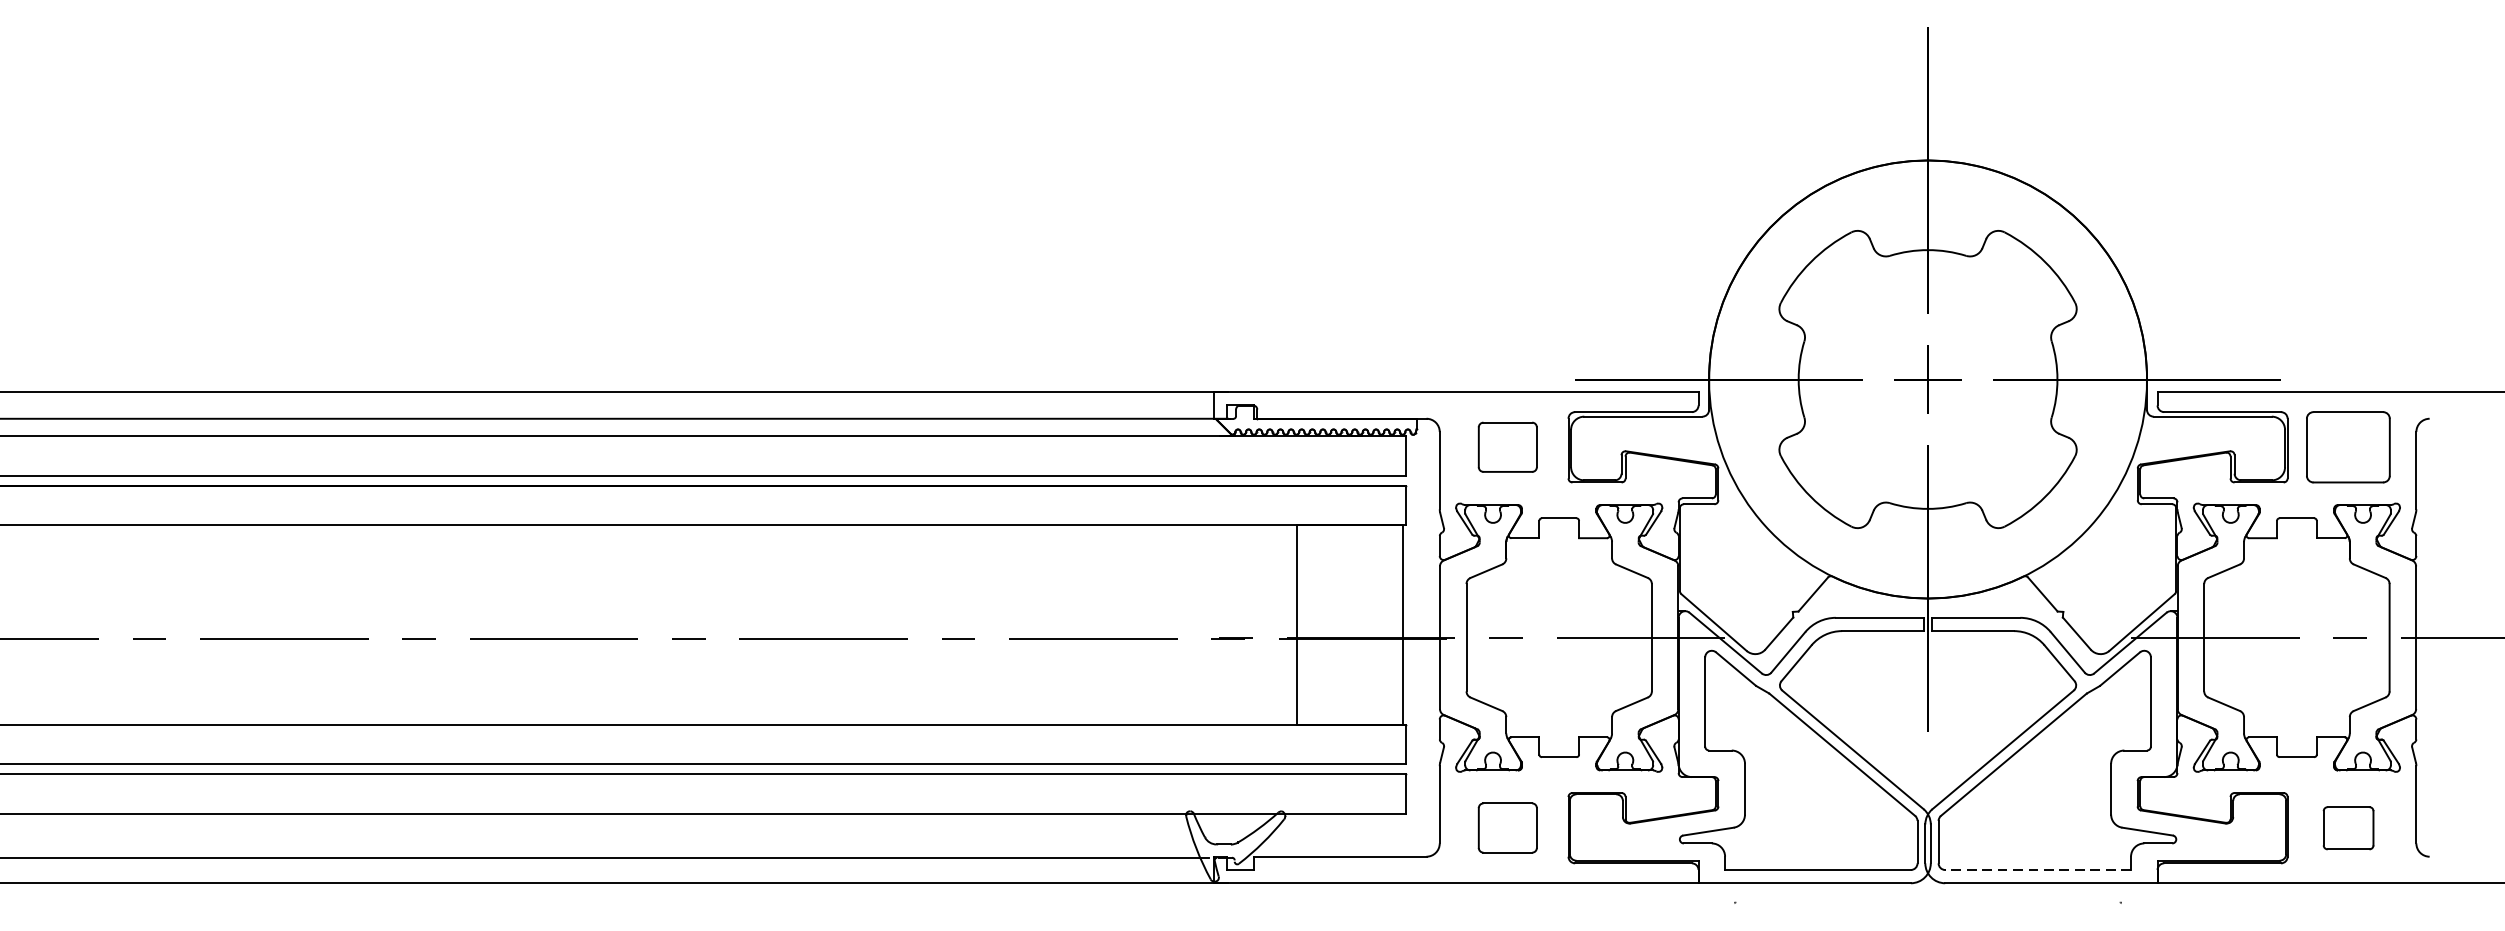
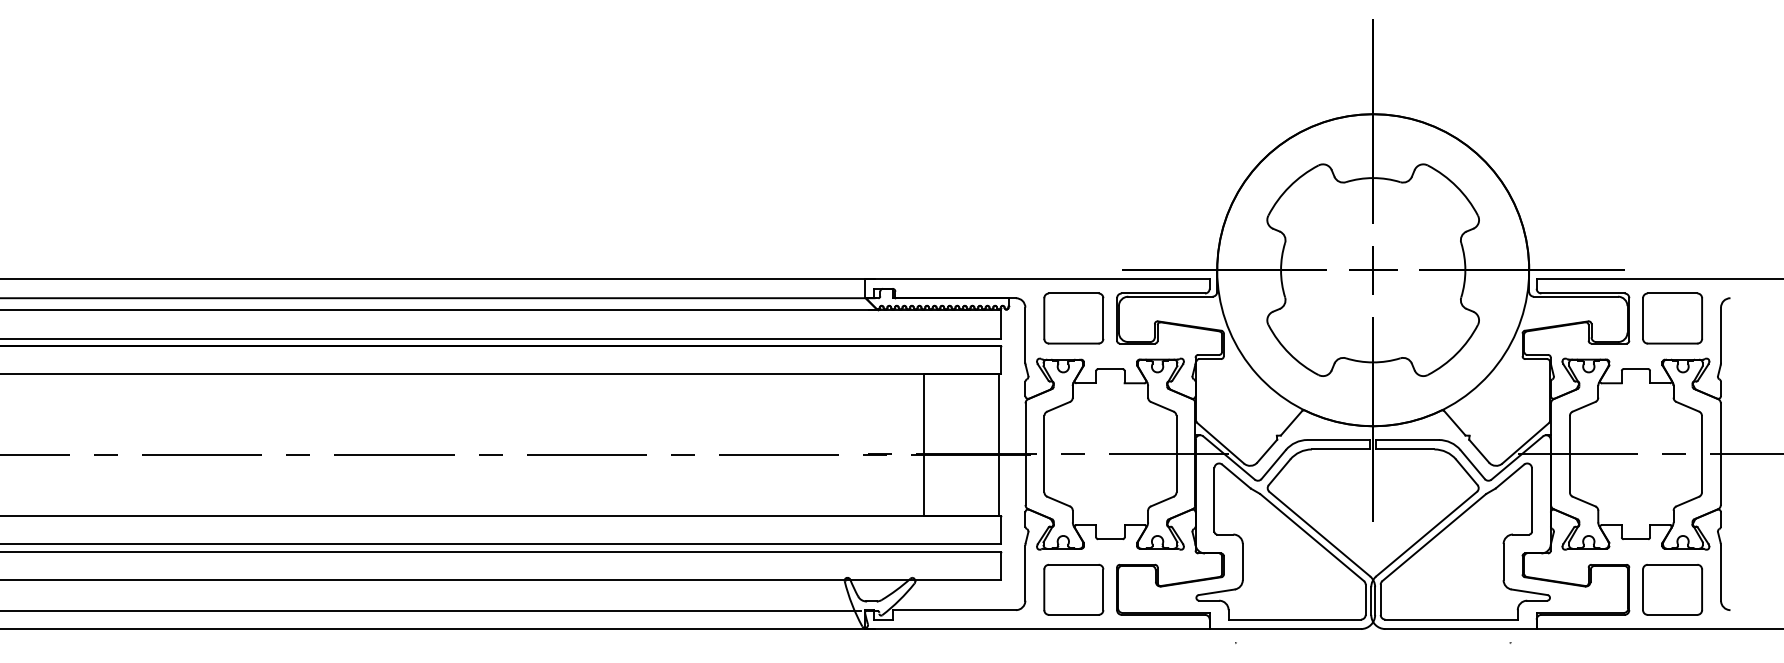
part: (1507, 447) -> (1073, 318), size x1.43
part: (1507, 827) -> (1073, 589), size x1.43
part: (2348, 827) -> (1672, 589), size x1.67
line: (2037, 869) -> (1451, 619), dashed -> solid

